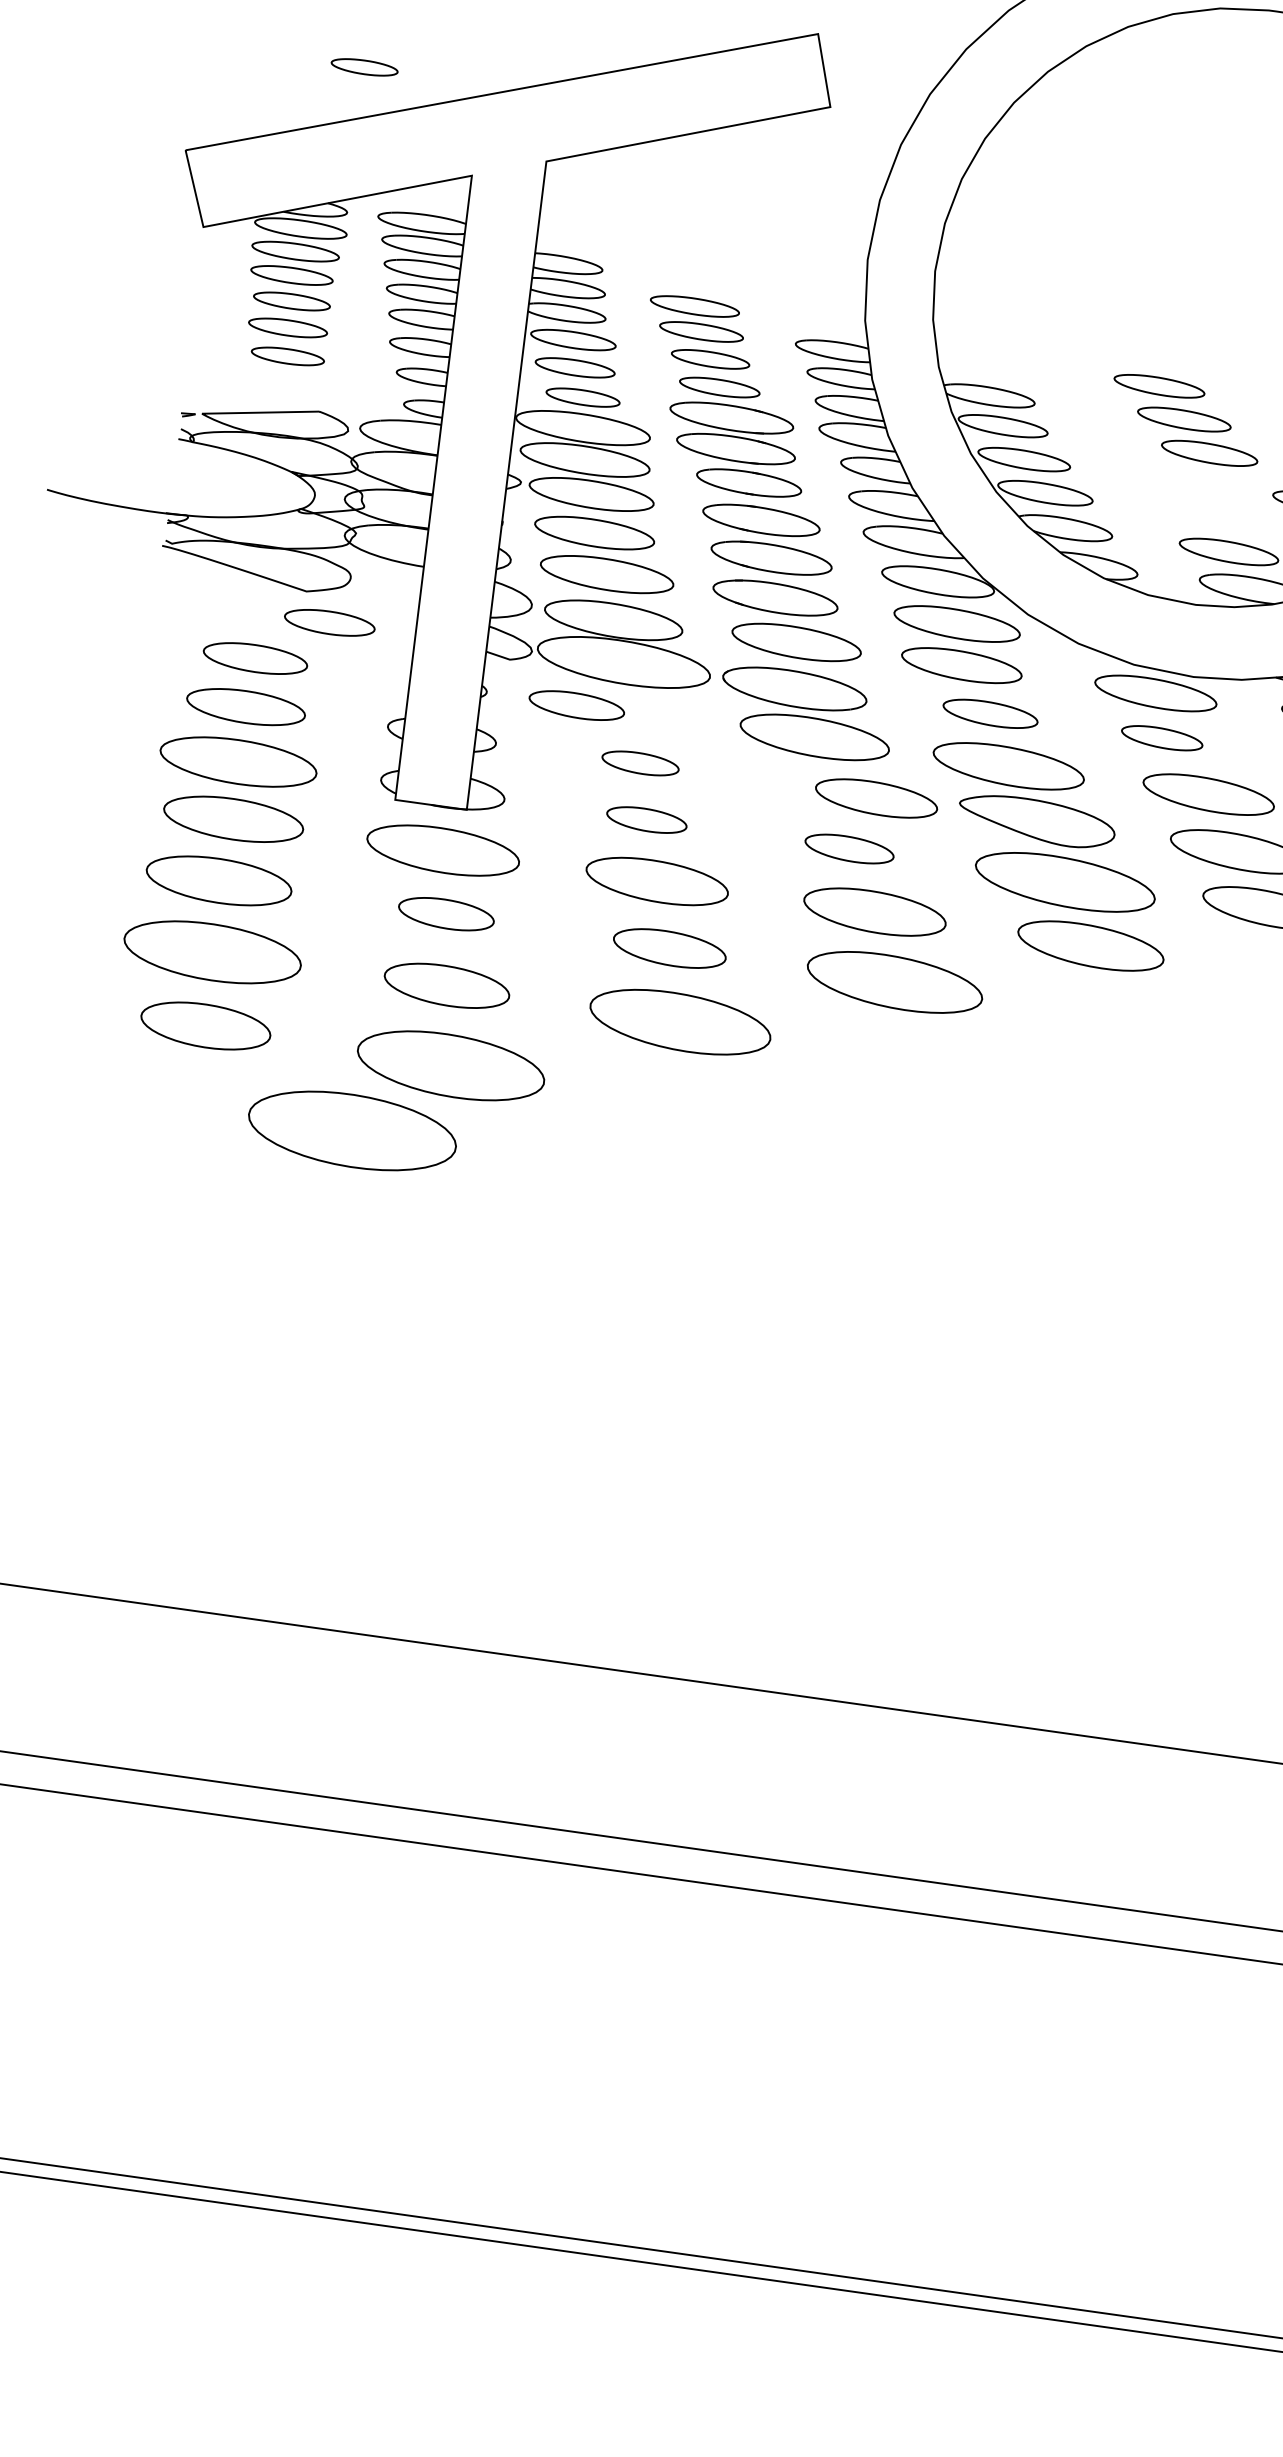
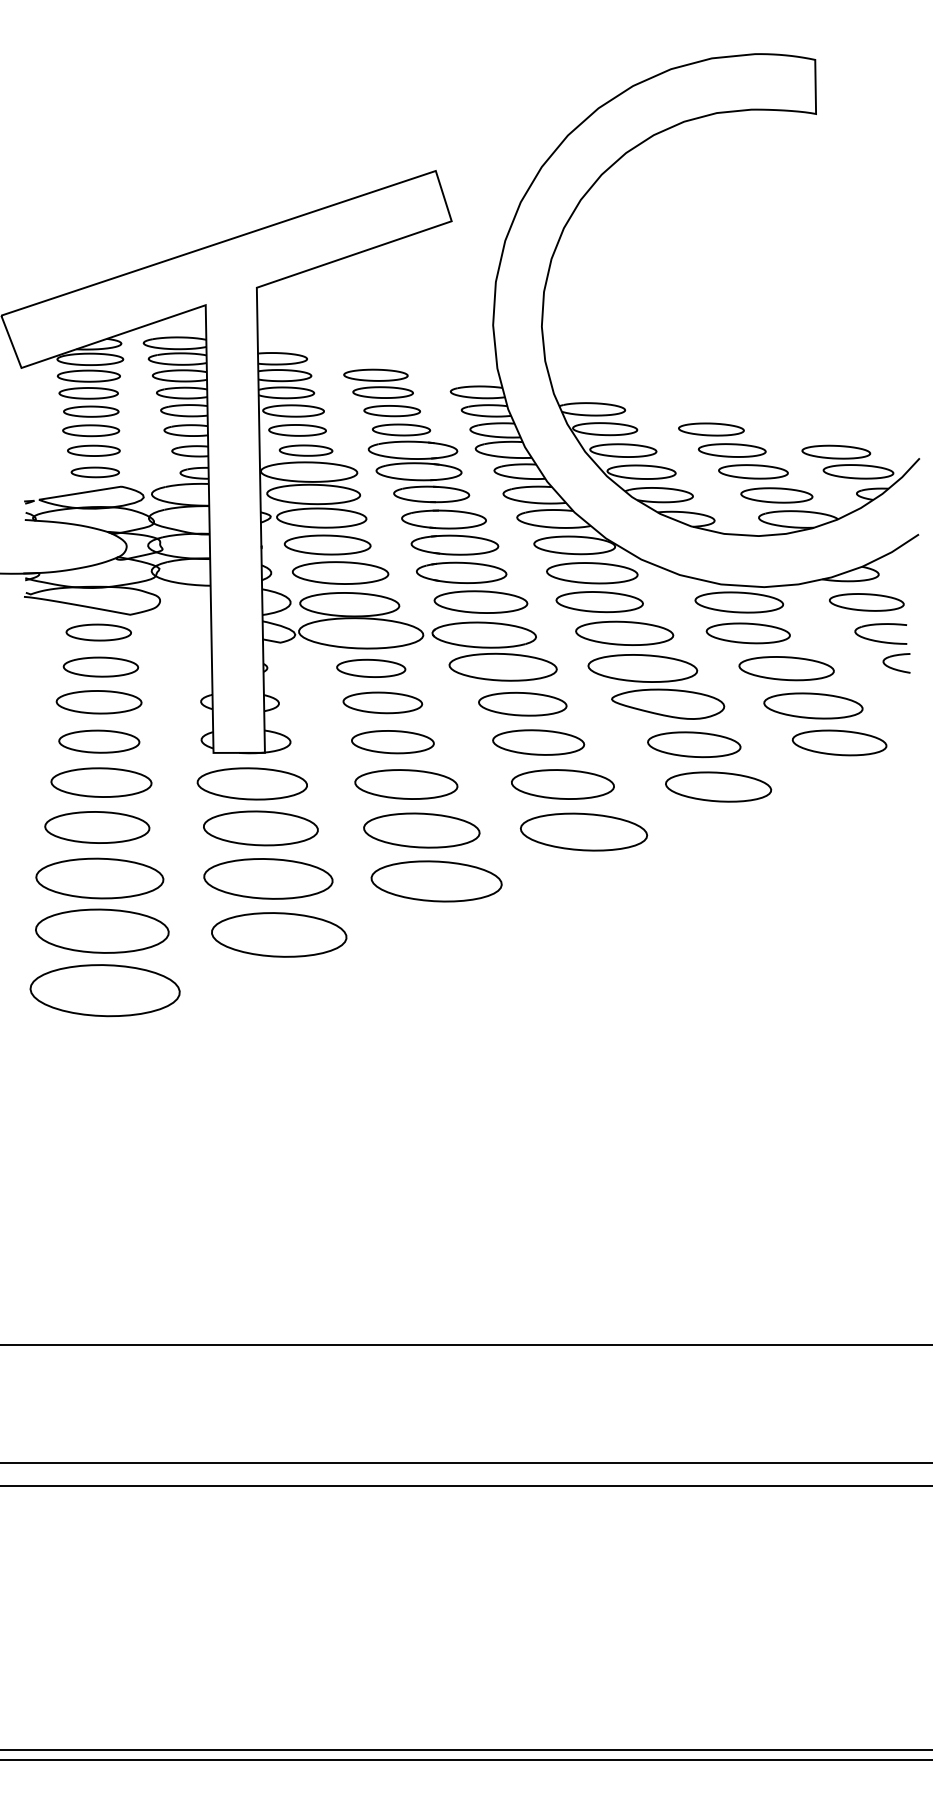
part: (363, 67) -> (94, 472), moved
part: (1186, 419) -> (733, 450), moved
part: (329, 622) -> (98, 632), moved
part: (577, 704) -> (371, 667), moved
part: (990, 712) -> (624, 632), size x1.43
part: (1161, 738) -> (747, 633), size x1.43
part: (238, 761) -> (99, 741), size x0.71
part: (640, 762) -> (382, 702), size x1.43
part: (876, 797) -> (522, 703), moved
part: (646, 820) -> (392, 742), size x1.43
part: (849, 848) -> (538, 742), size x1.43
part: (1065, 882) -> (694, 744), size x0.71
part: (445, 914) -> (260, 828), size x1.67
part: (669, 948) -> (421, 830), size x1.43
part: (447, 985) -> (268, 878), size x1.43
part: (206, 1025) -> (102, 930), size x1.43
part: (351, 1130) -> (104, 990), moved

